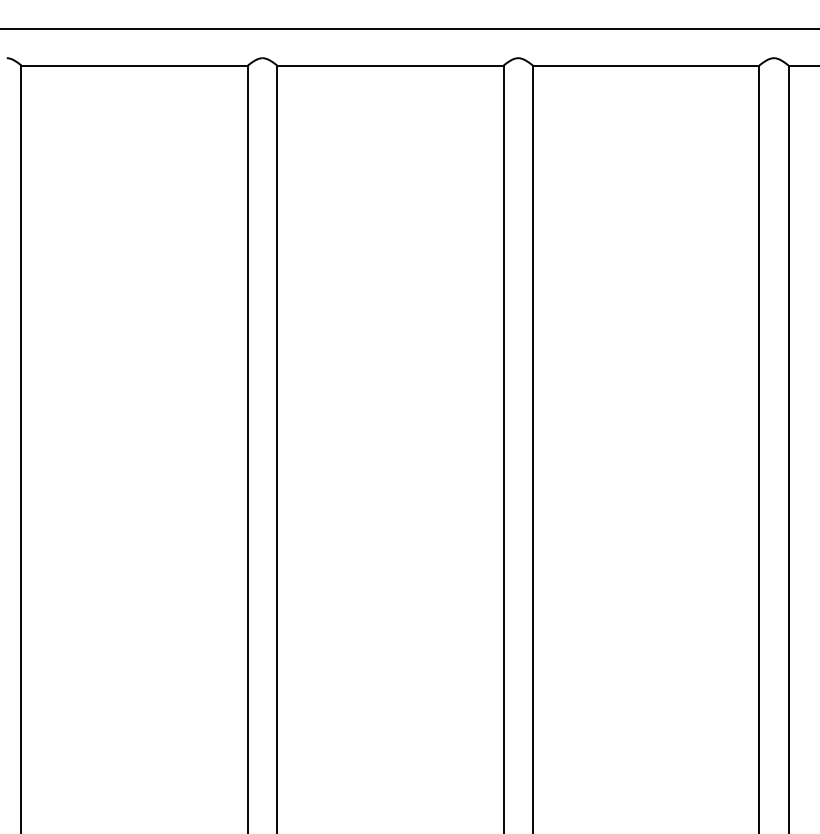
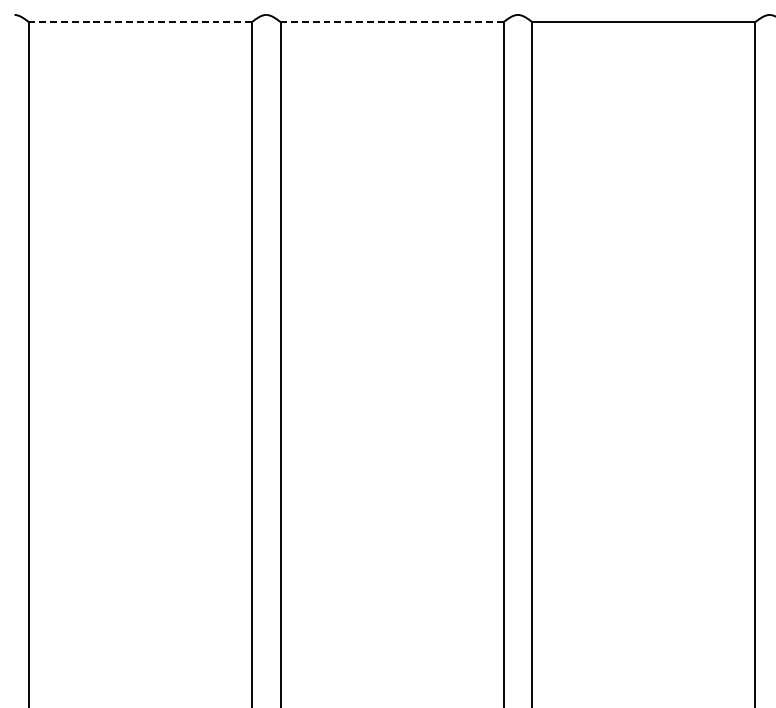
line: (134, 65) -> (140, 22), solid -> dashed
line: (389, 65) -> (391, 22), solid -> dashed

